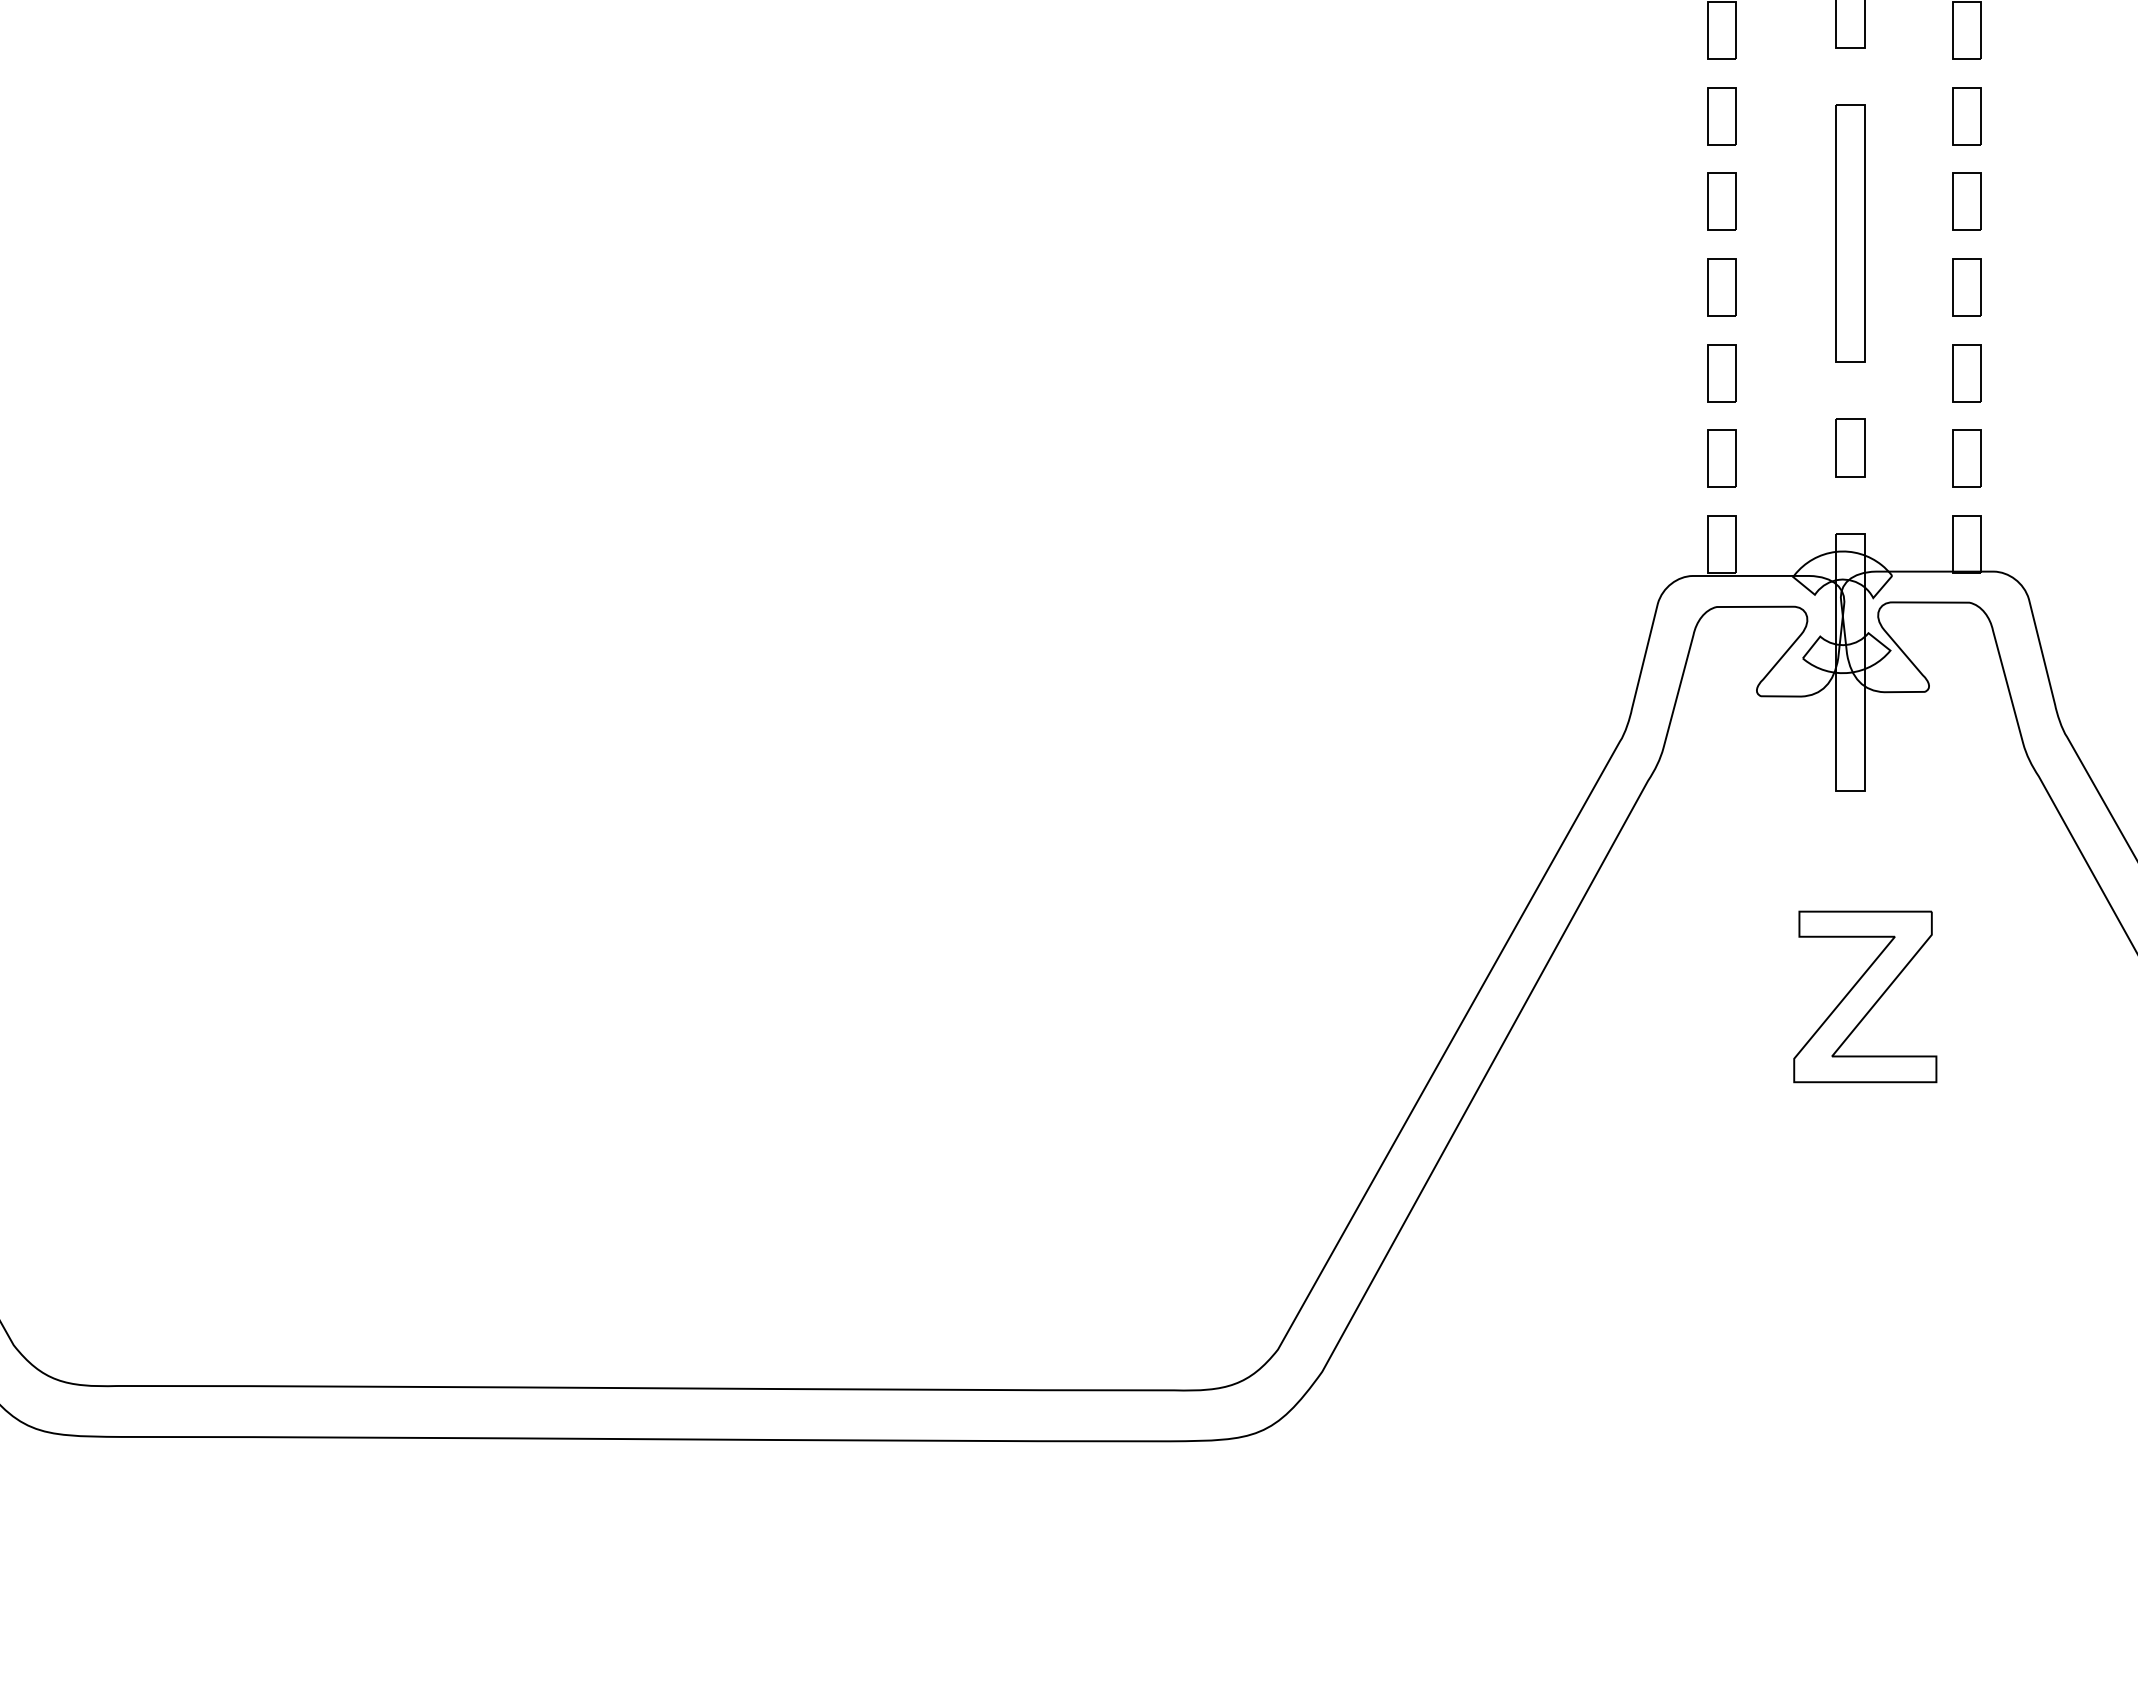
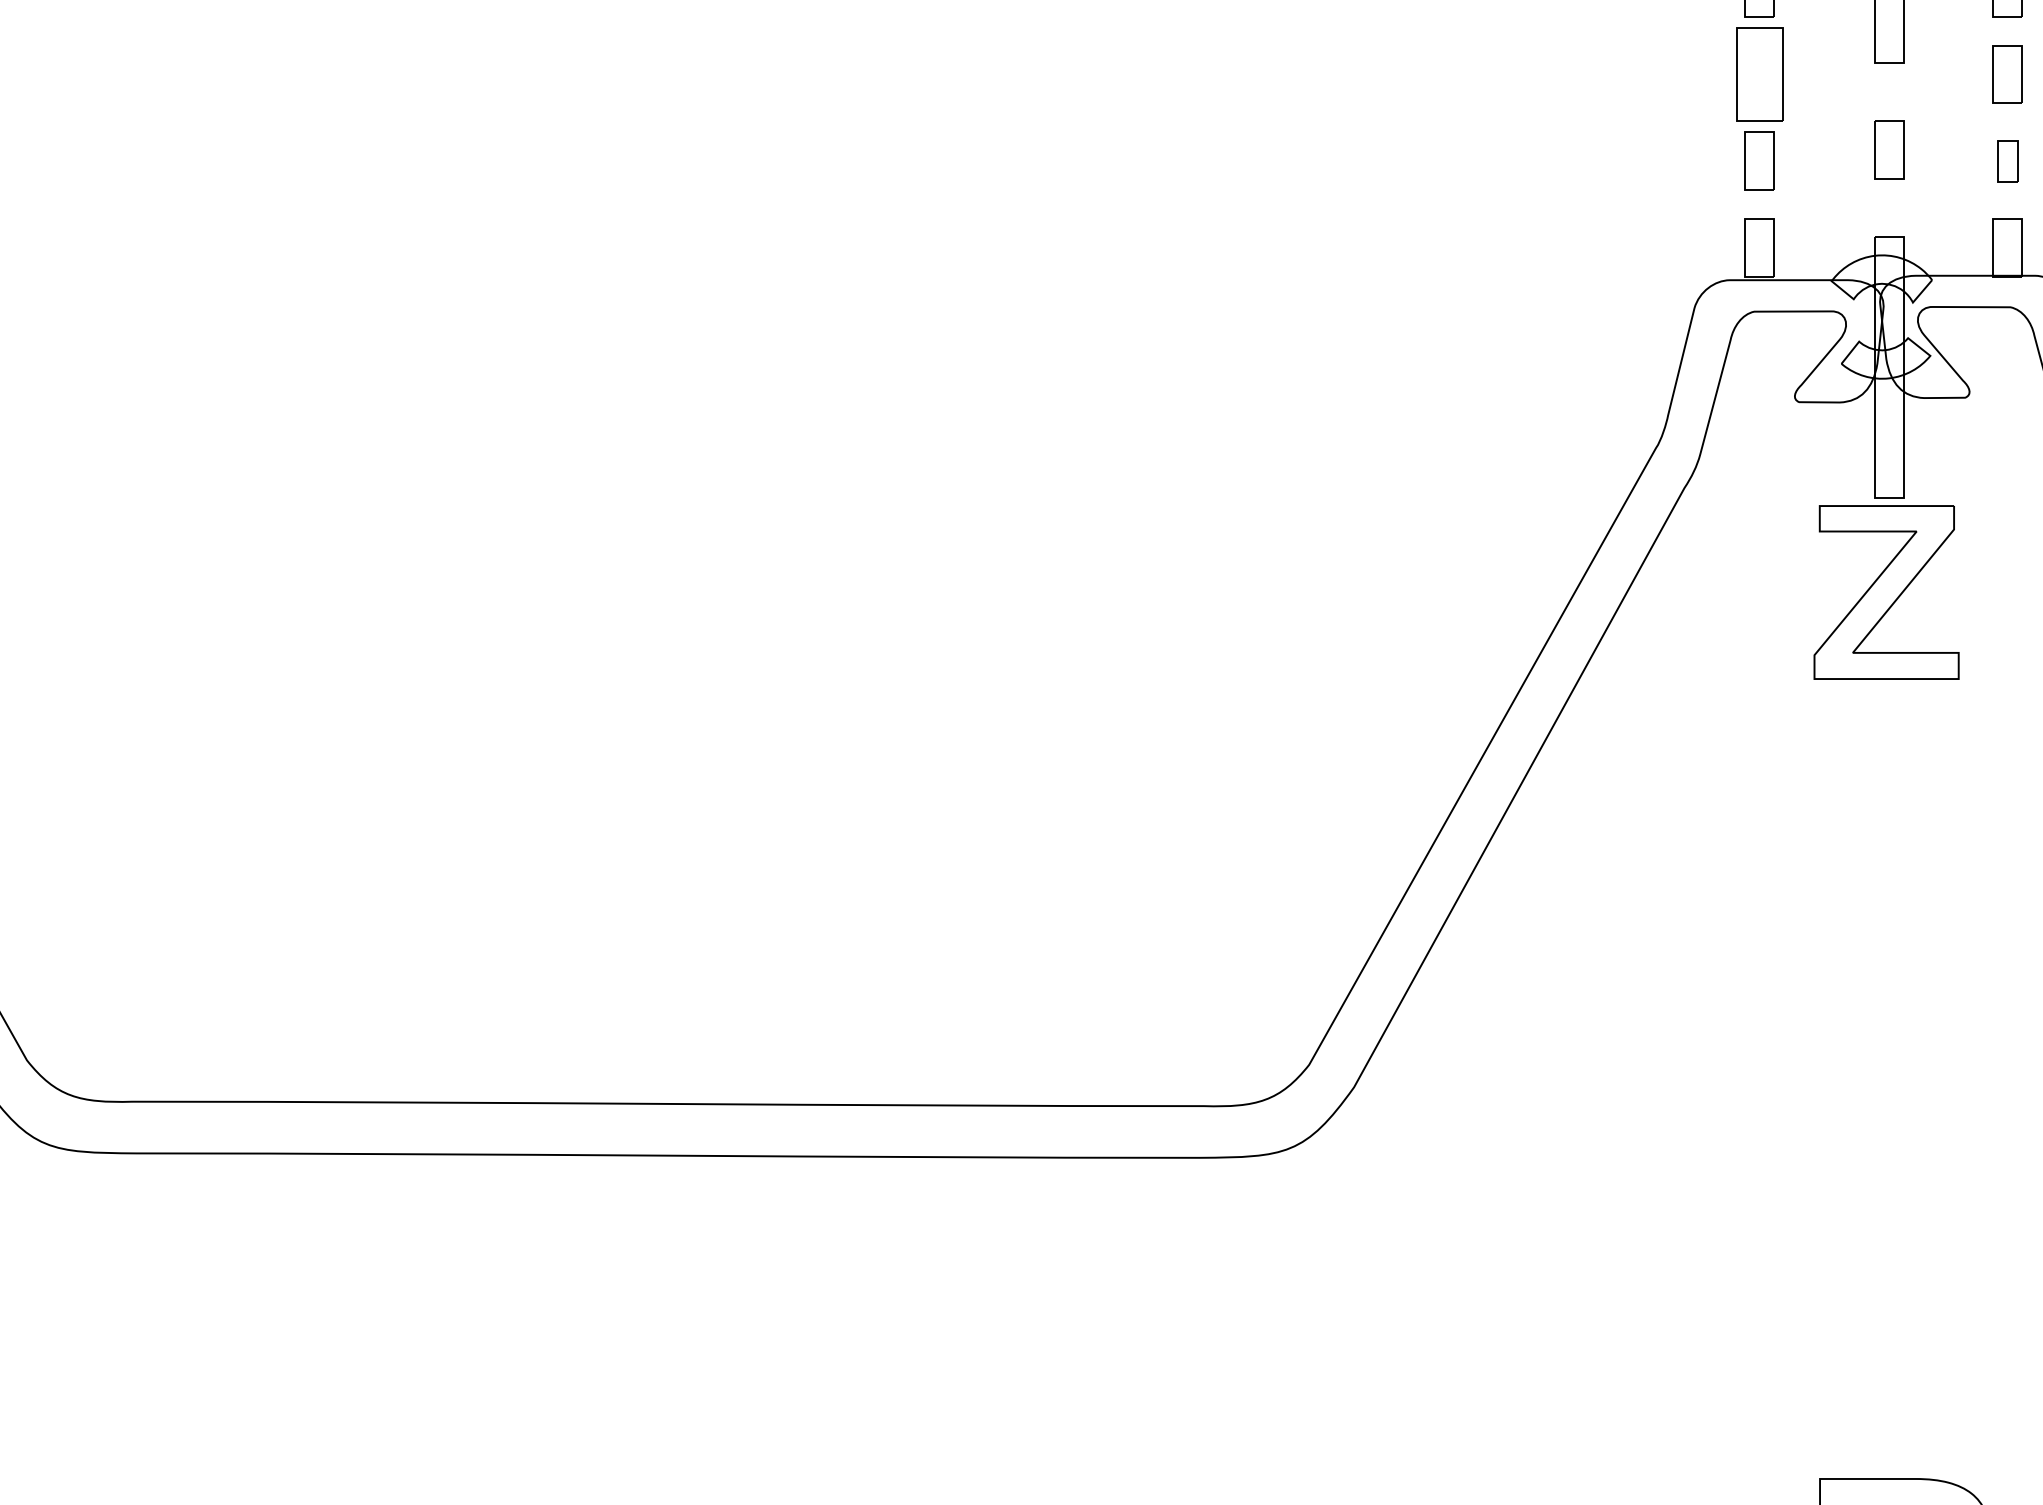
part: (1721, 373) -> (1759, 74), size x1.6
part: (1966, 458) -> (2007, 161), size x0.7
part: (1865, 996) -> (1886, 592), moved

